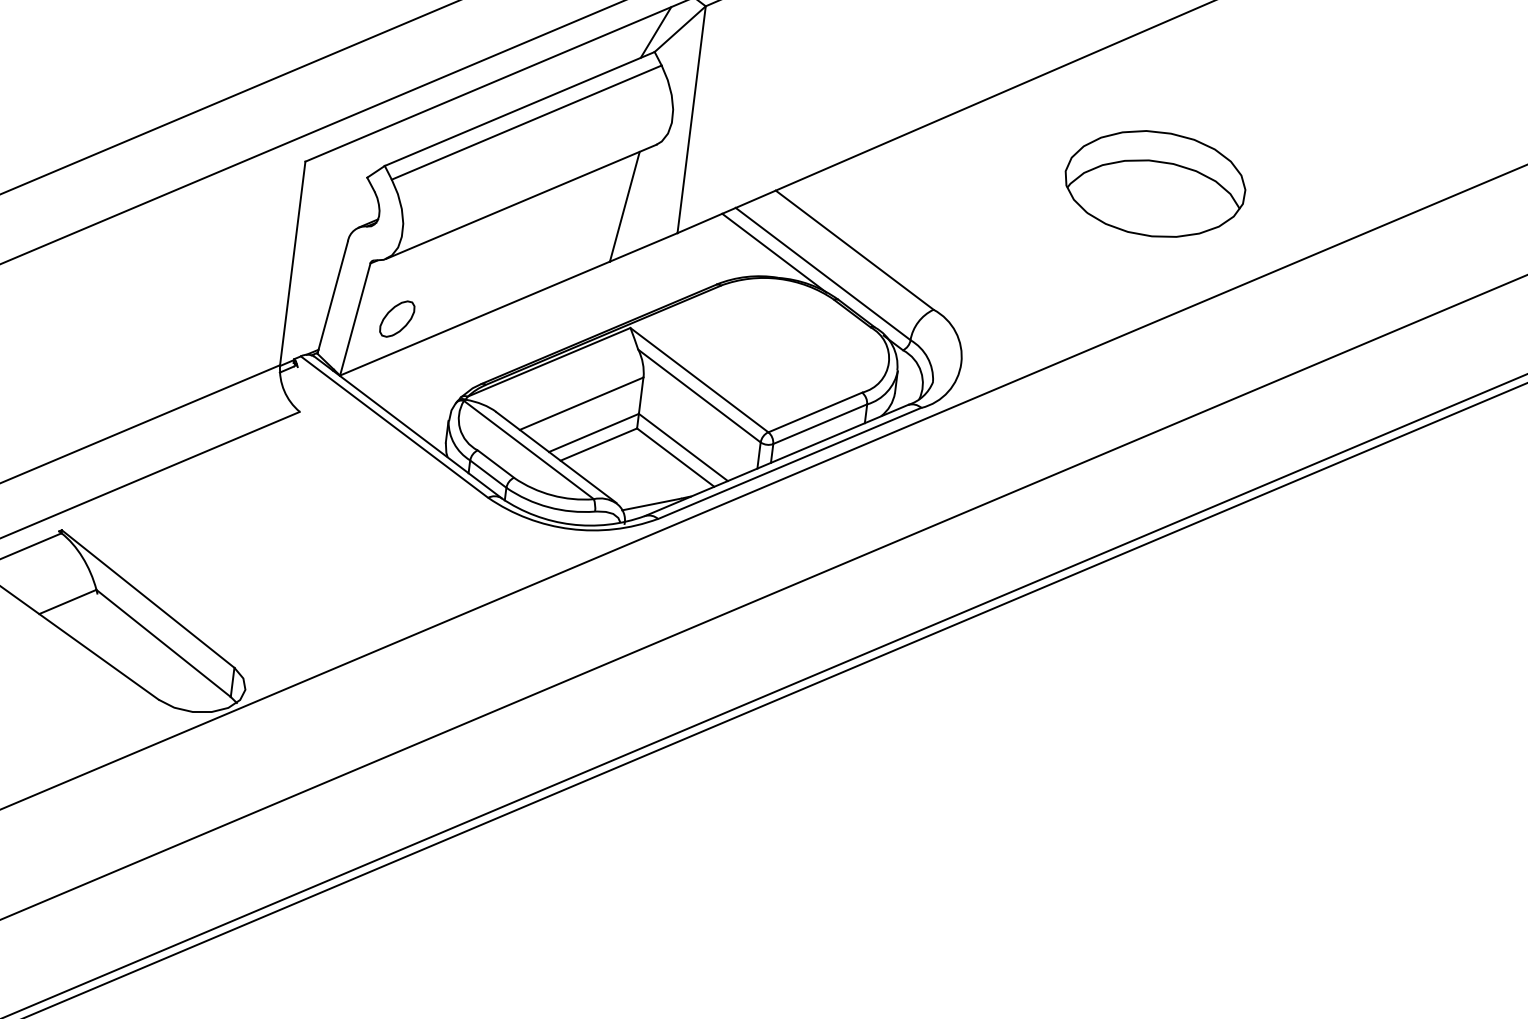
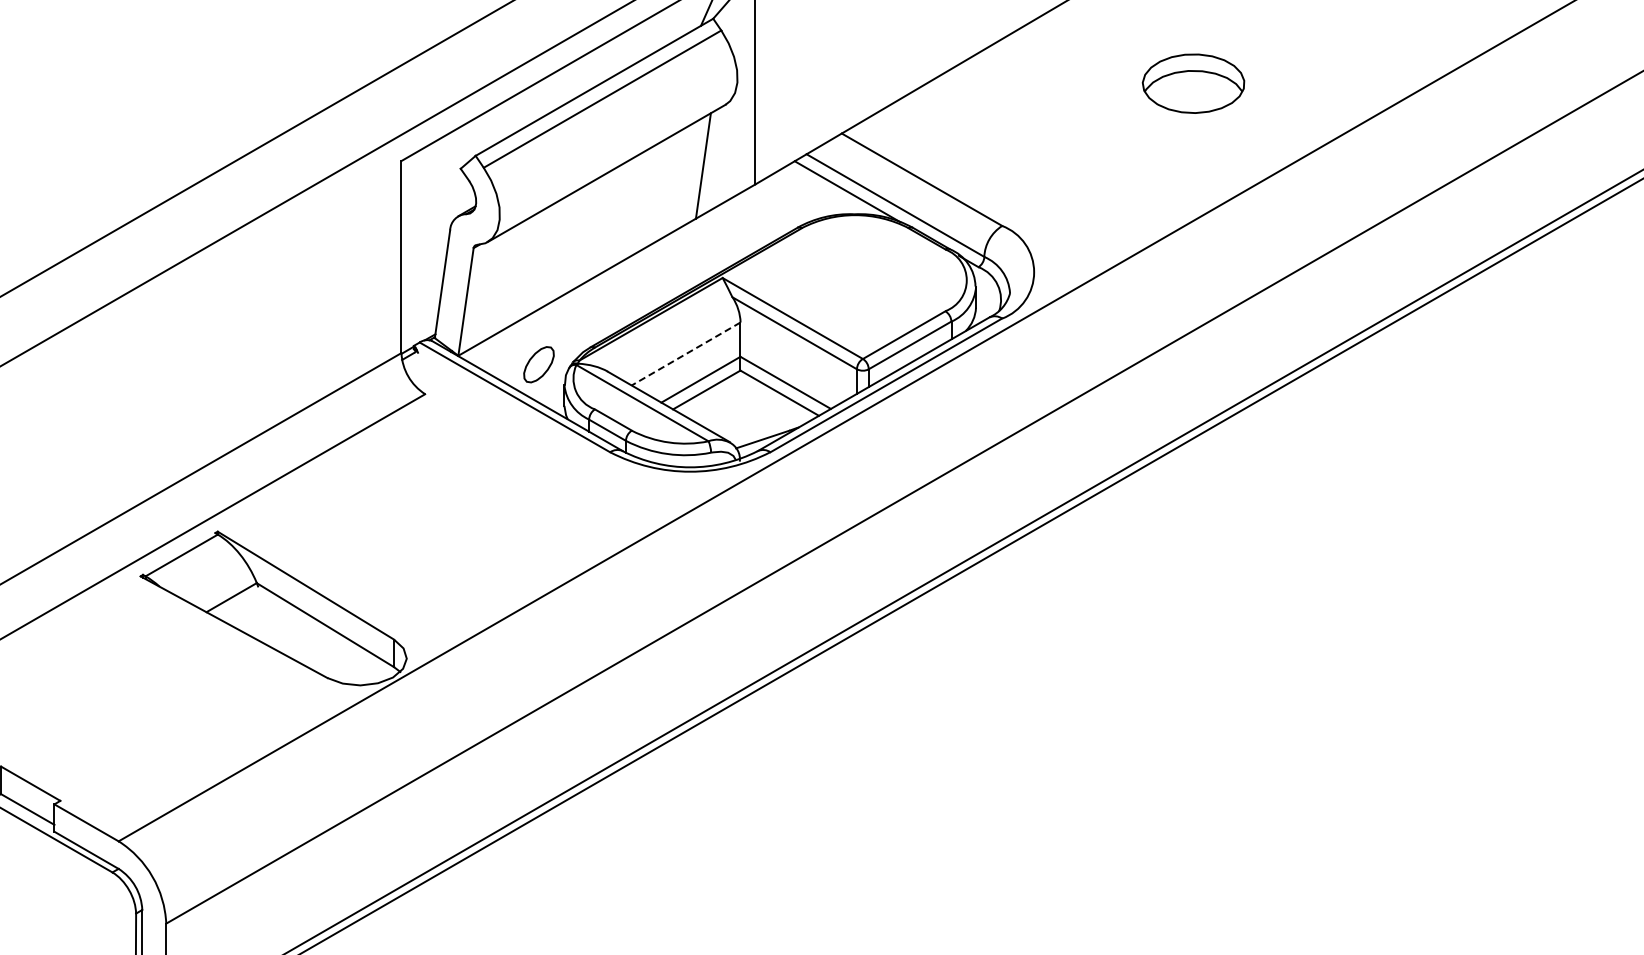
part: (1155, 184) -> (1193, 83), size x0.6
part: (396, 318) -> (538, 364), moved
line: (582, 404) -> (686, 354), solid -> dashed

